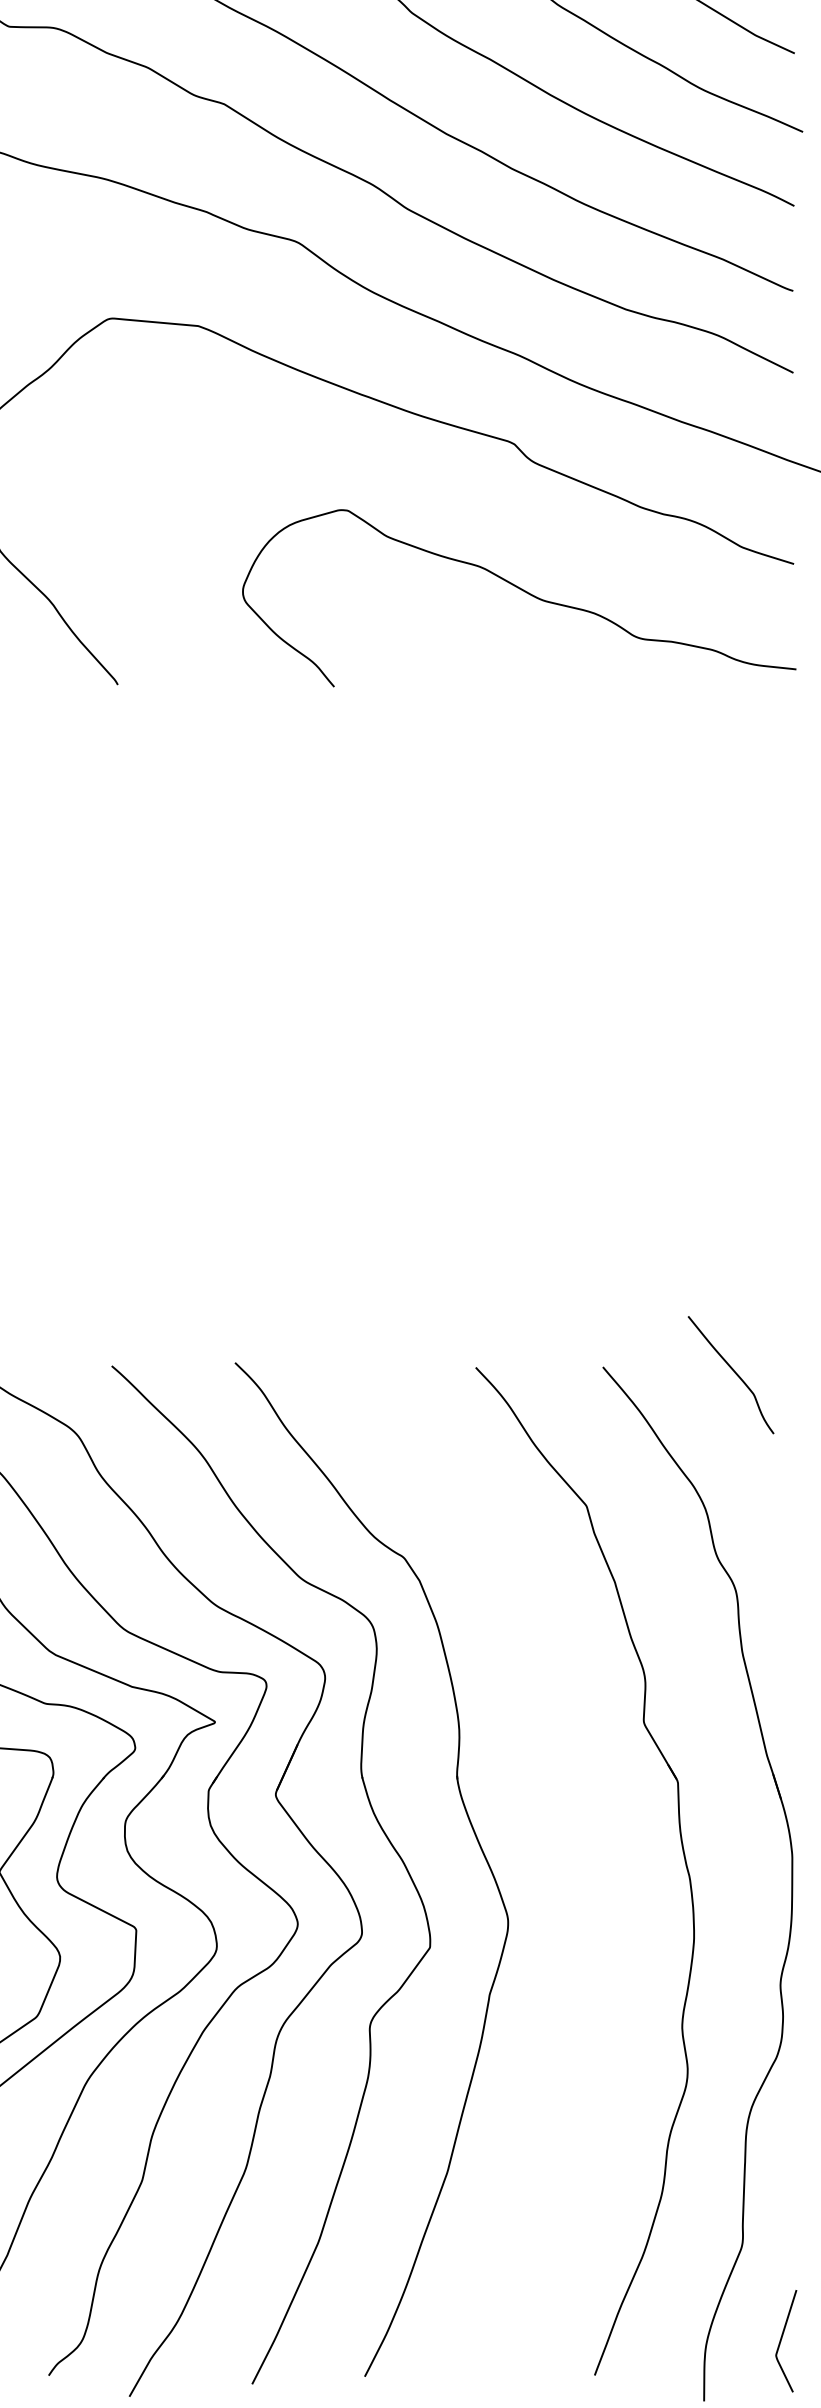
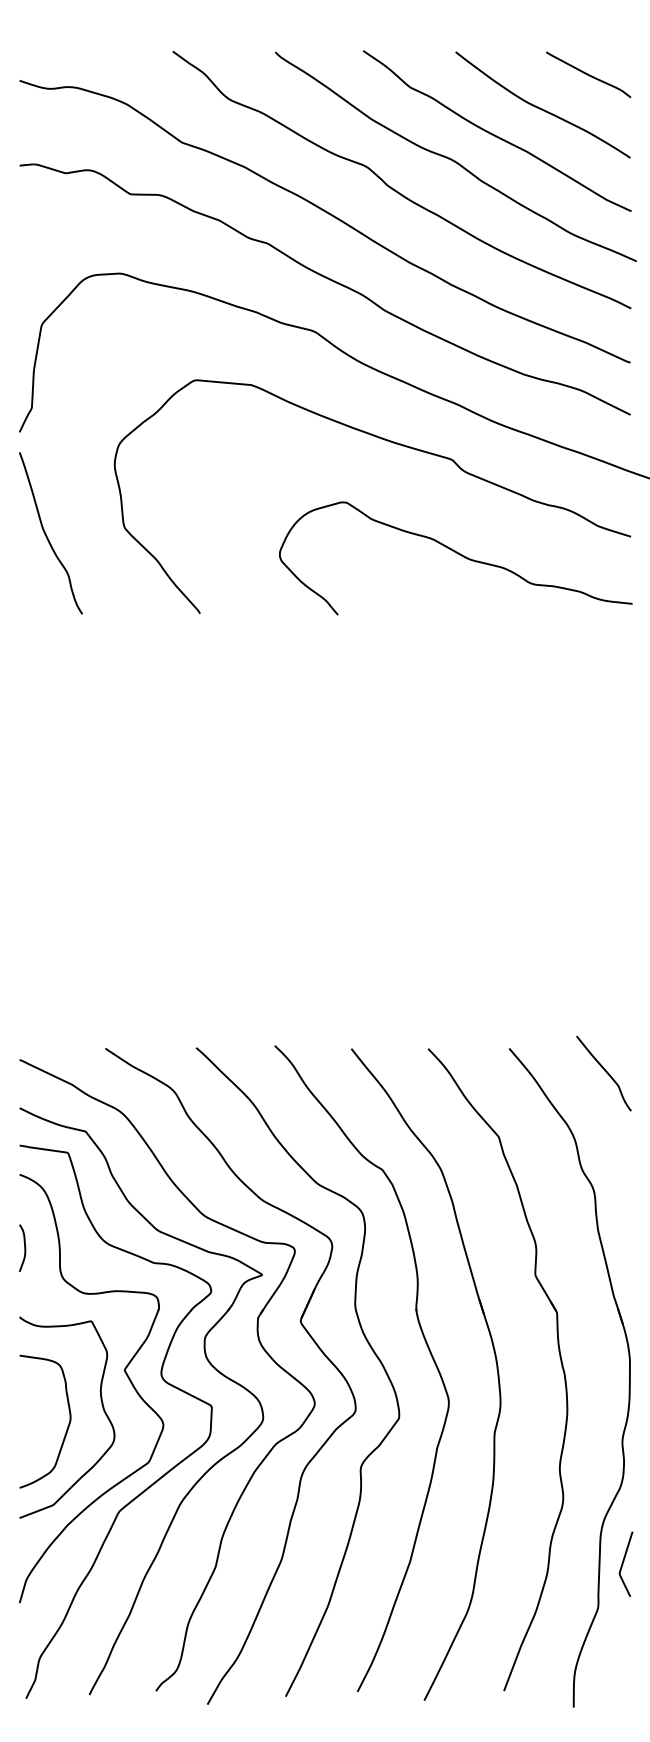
curve: (733, 1373) -> (605, 1072), moved
part: (581, 1859) -> (495, 1362), added
curve: (782, 2340) -> (623, 1563), moved

